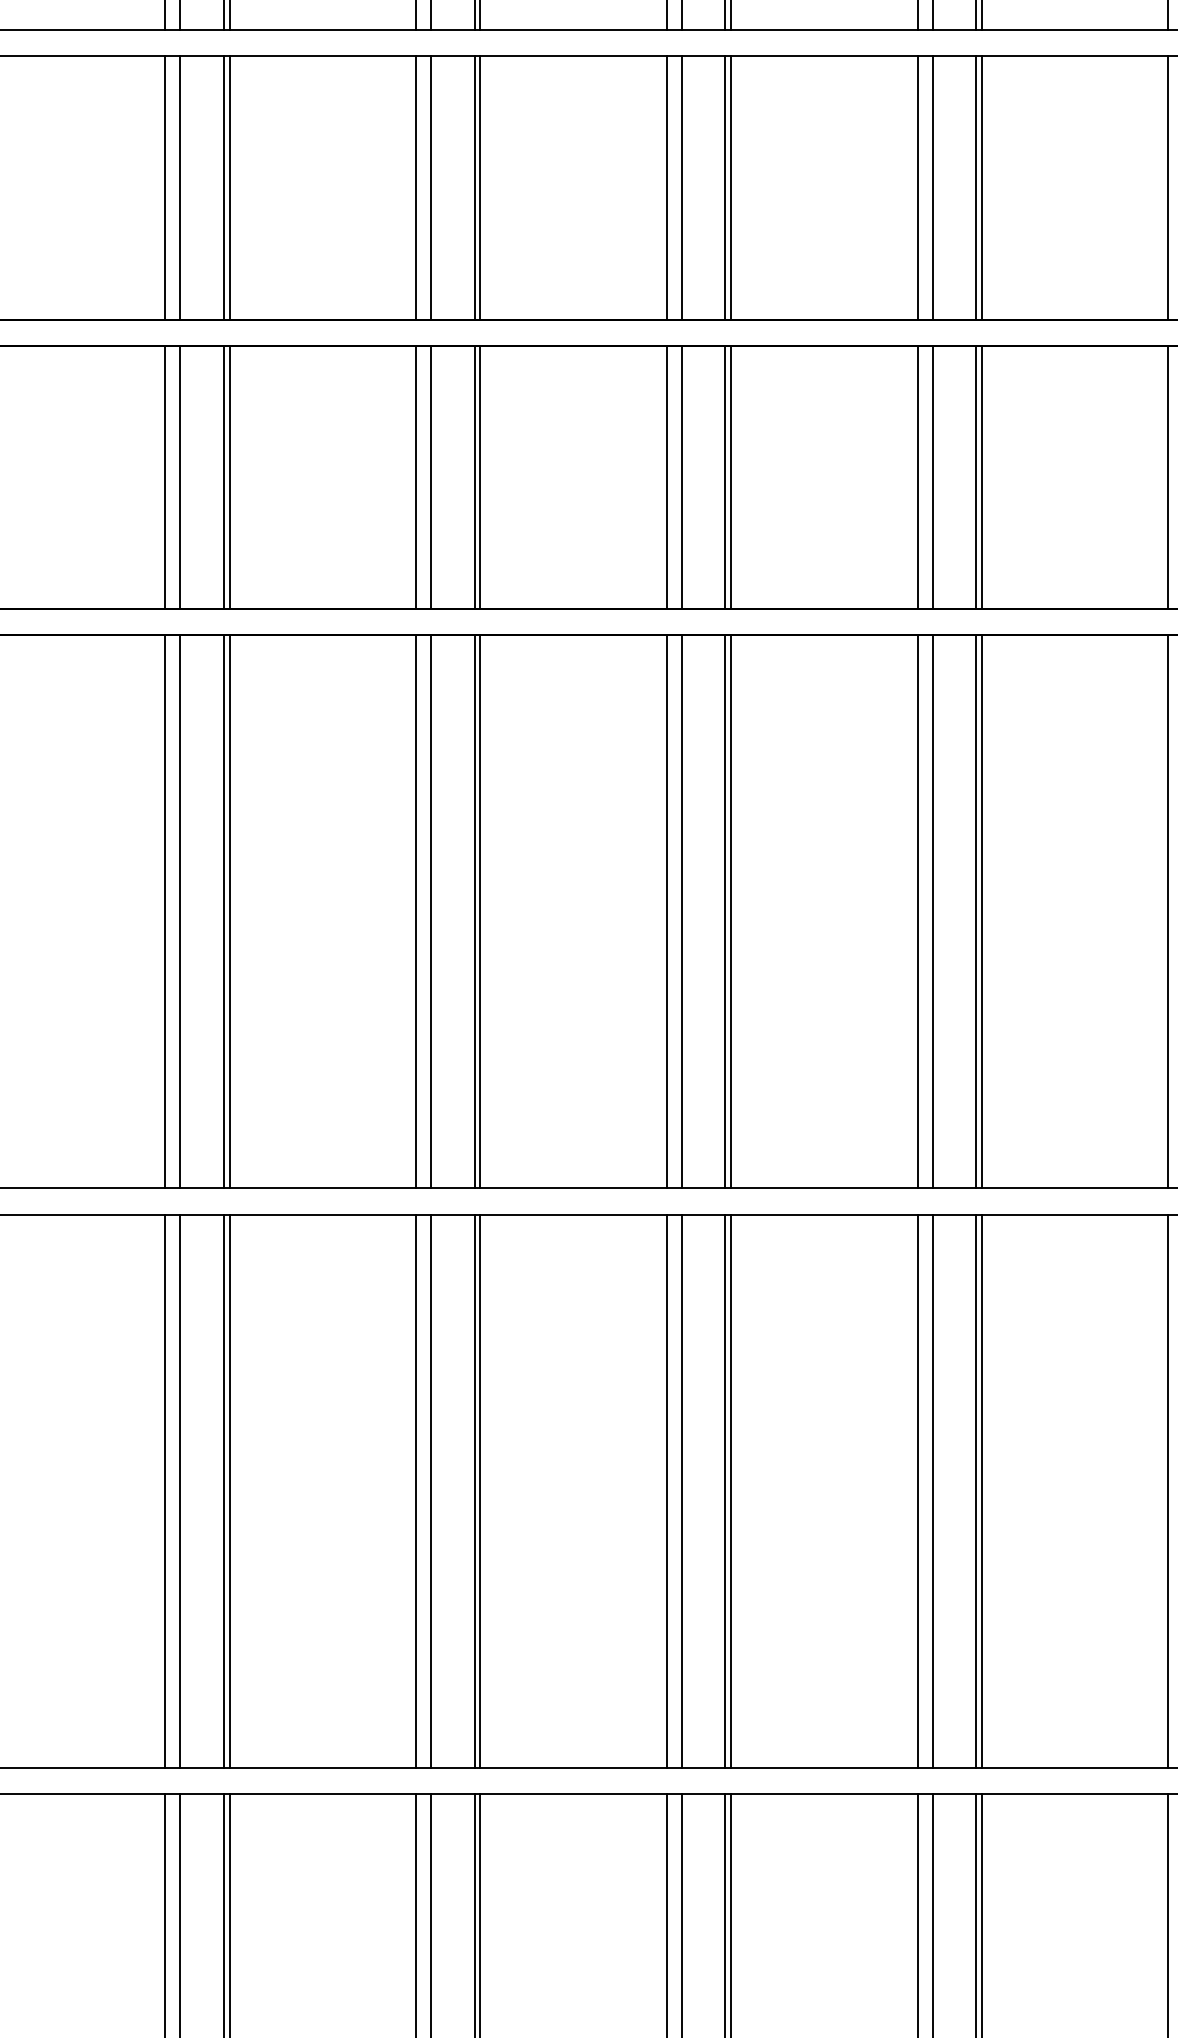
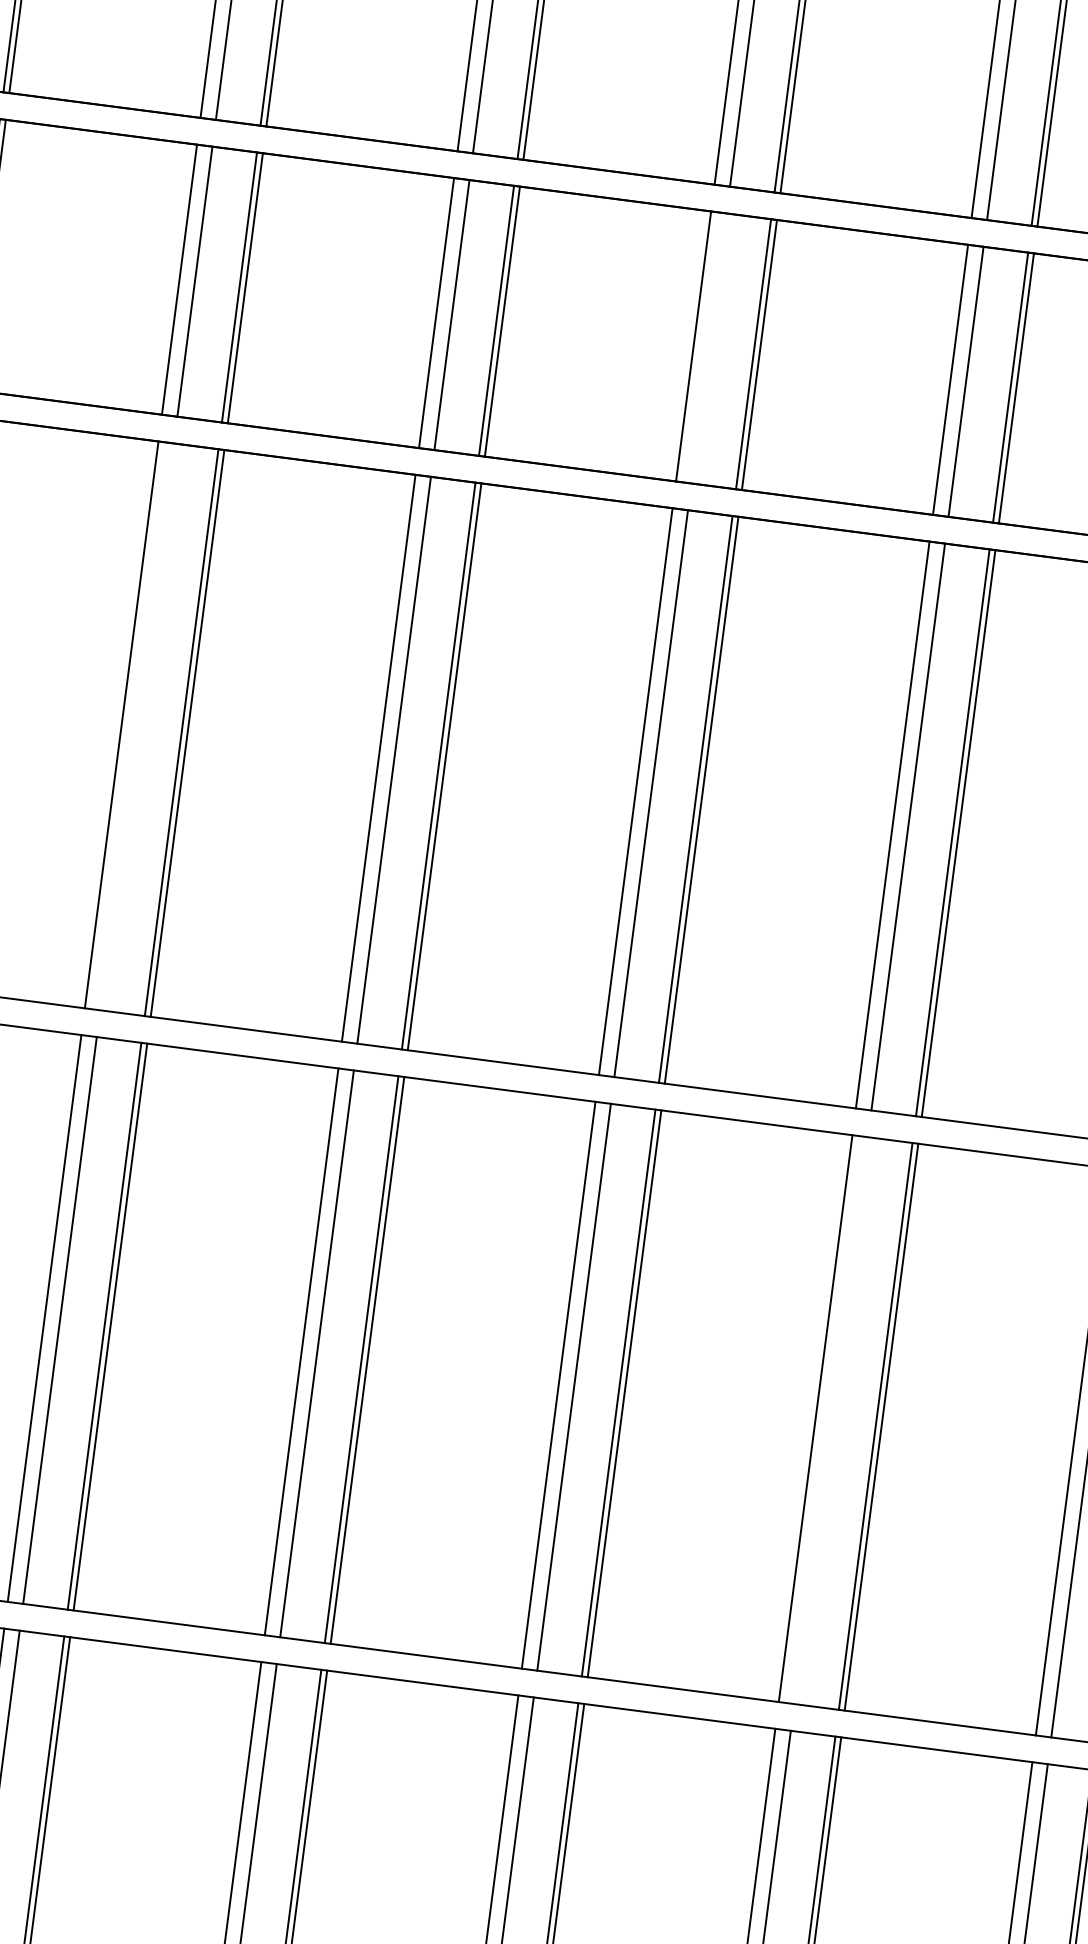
line: (681, 477) -> (708, 348), removed
line: (180, 911) -> (137, 726), removed
line: (932, 1490) -> (830, 1420), removed

